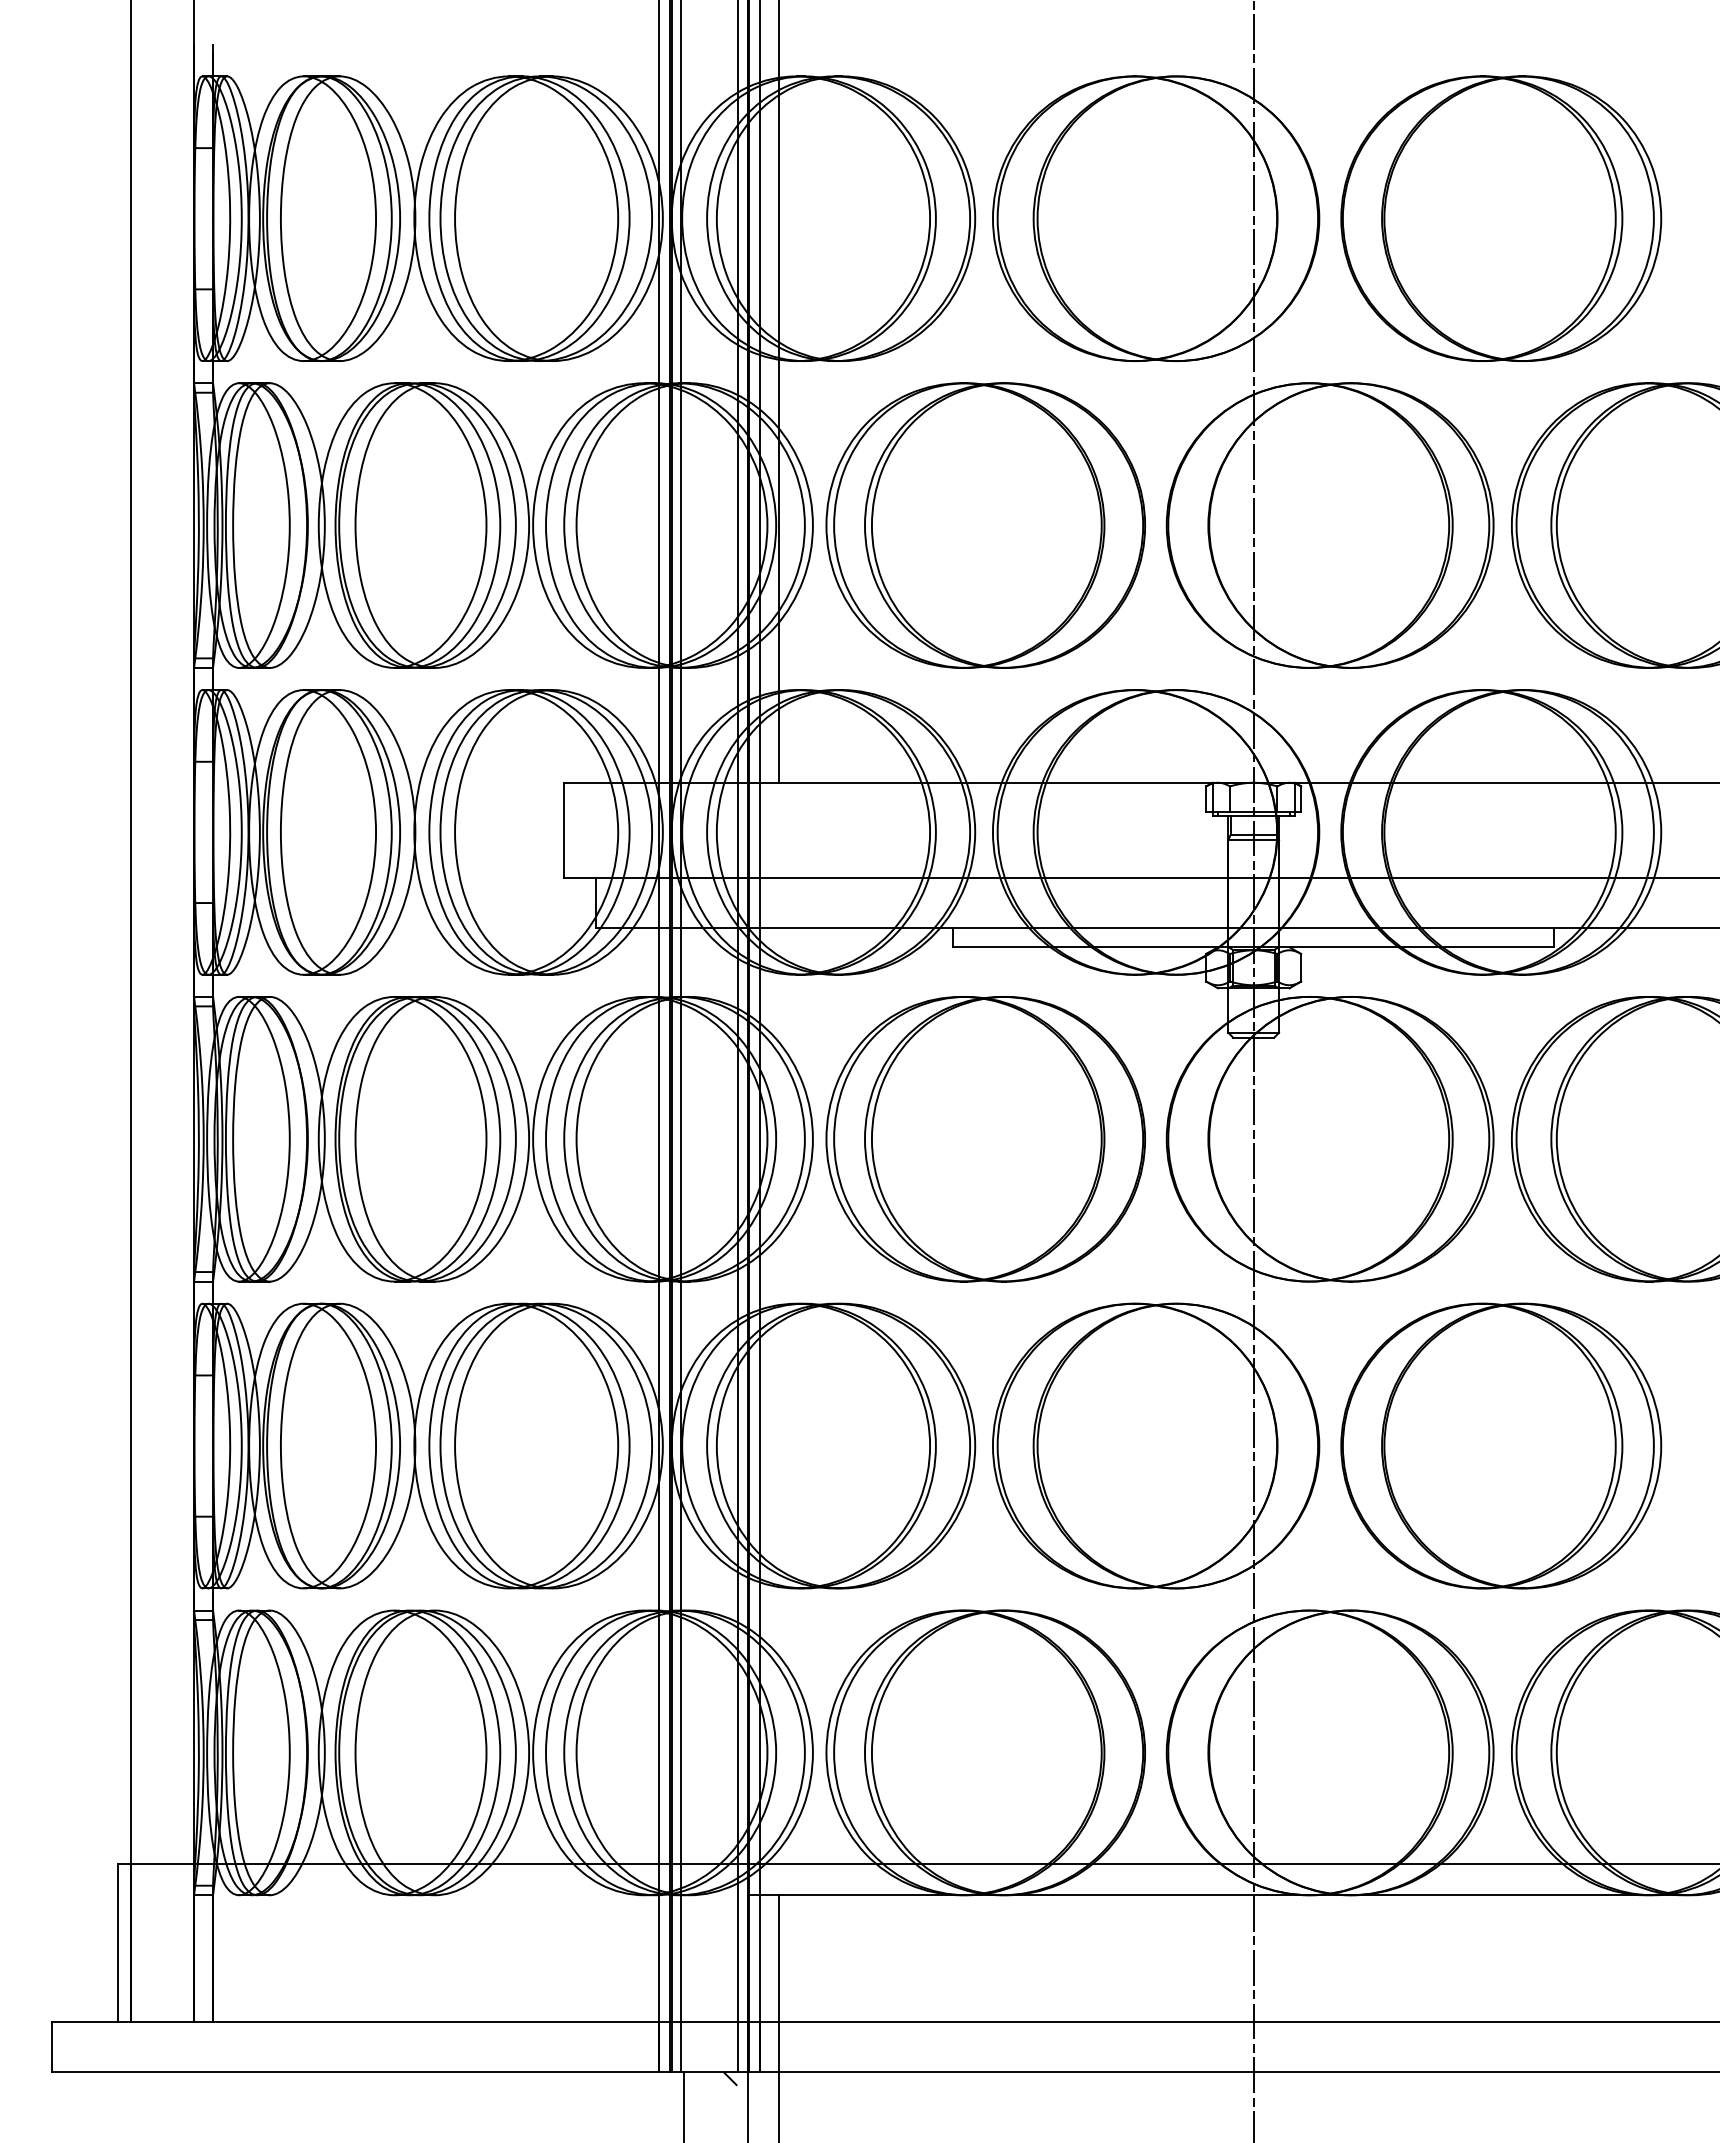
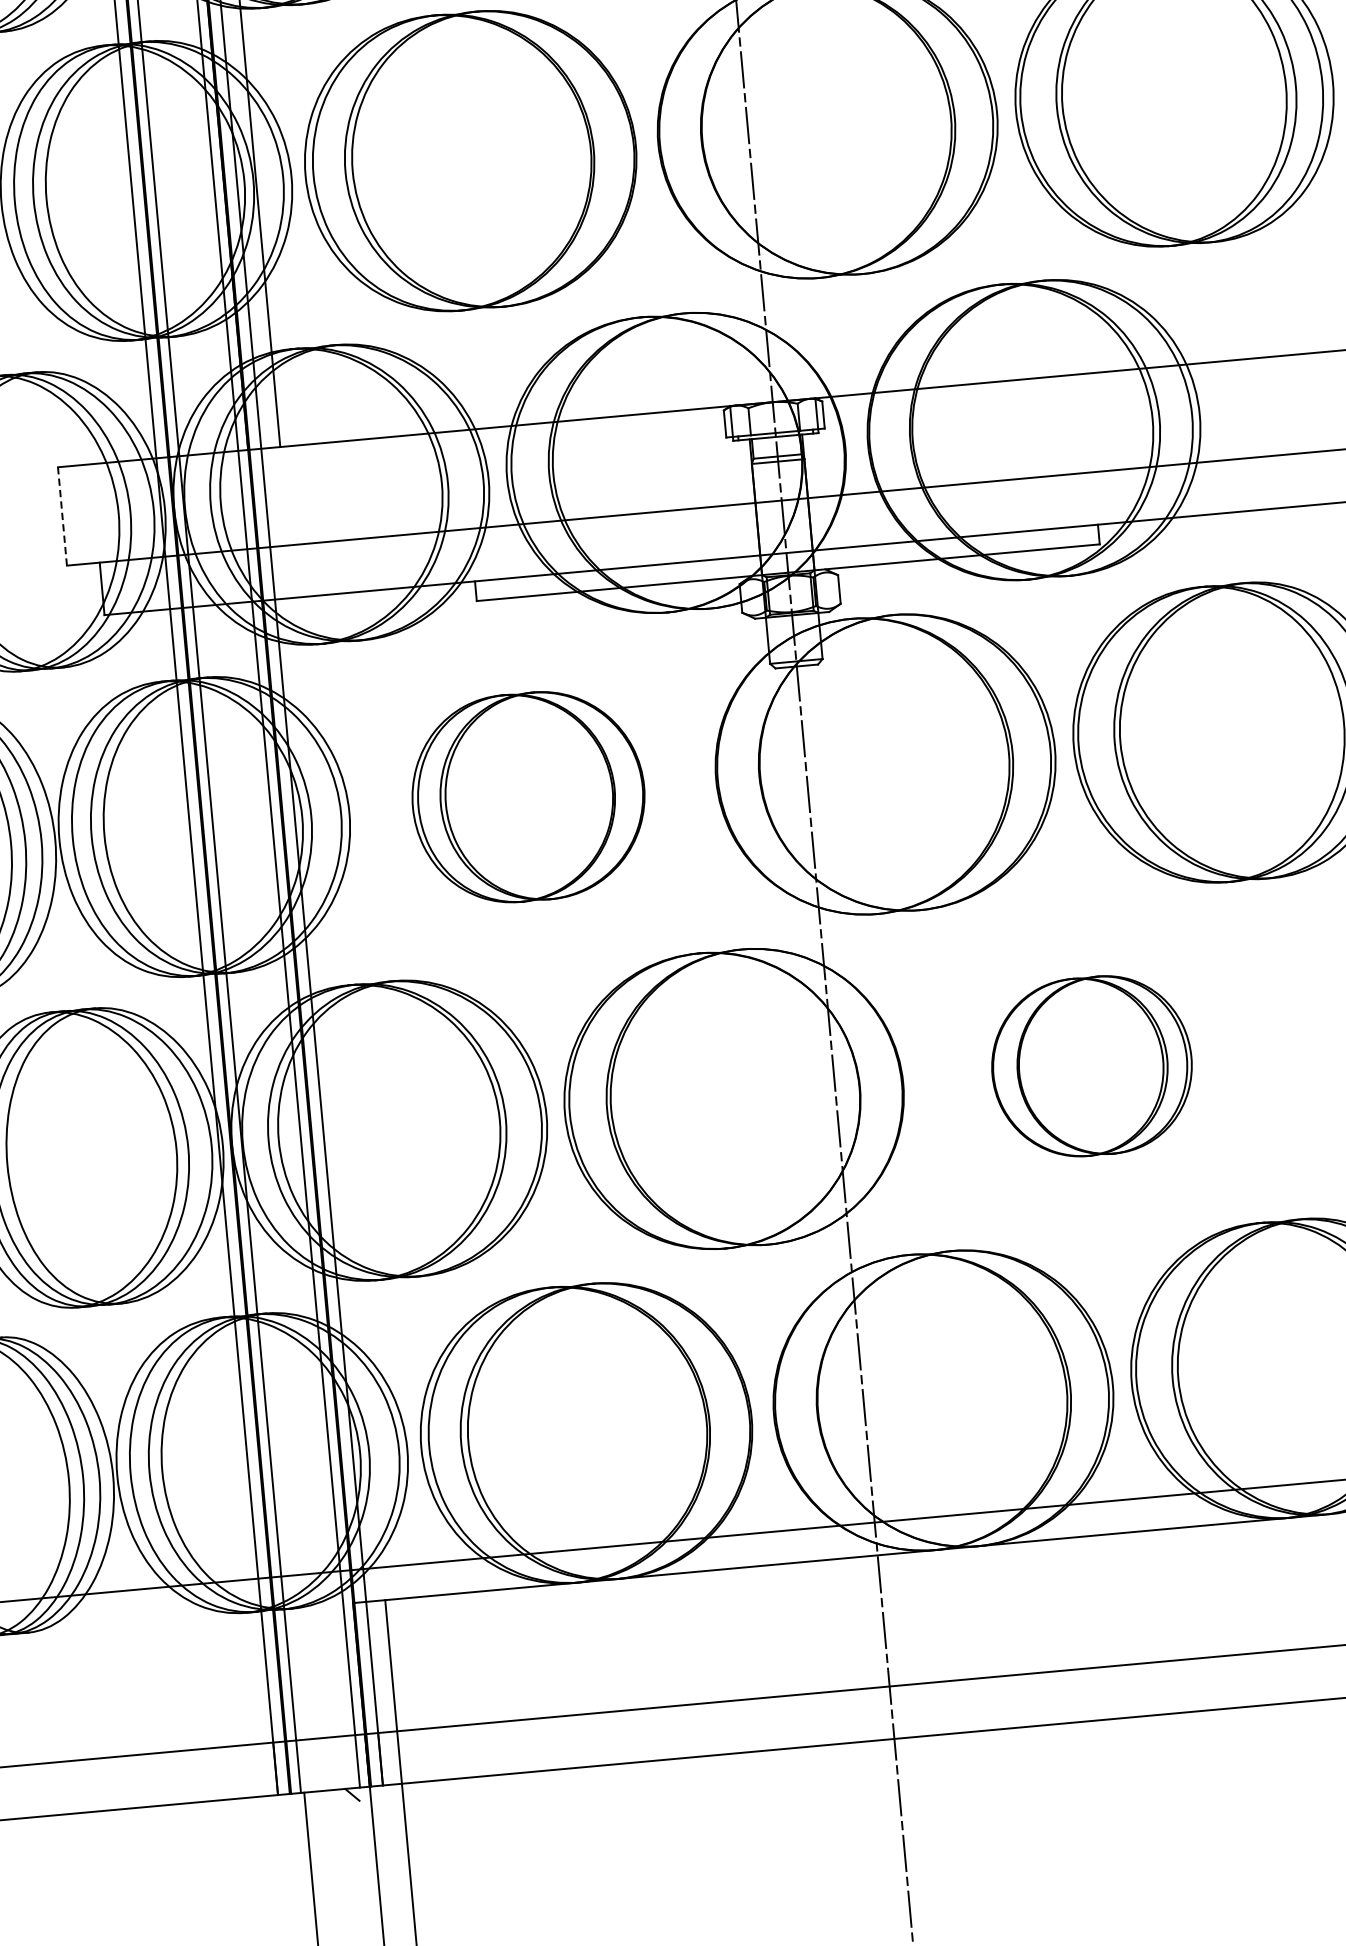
line: (564, 829) -> (62, 515), solid -> dashed
part: (985, 1139) -> (528, 797), size x0.7
part: (1501, 1445) -> (1092, 1065), size x0.6

